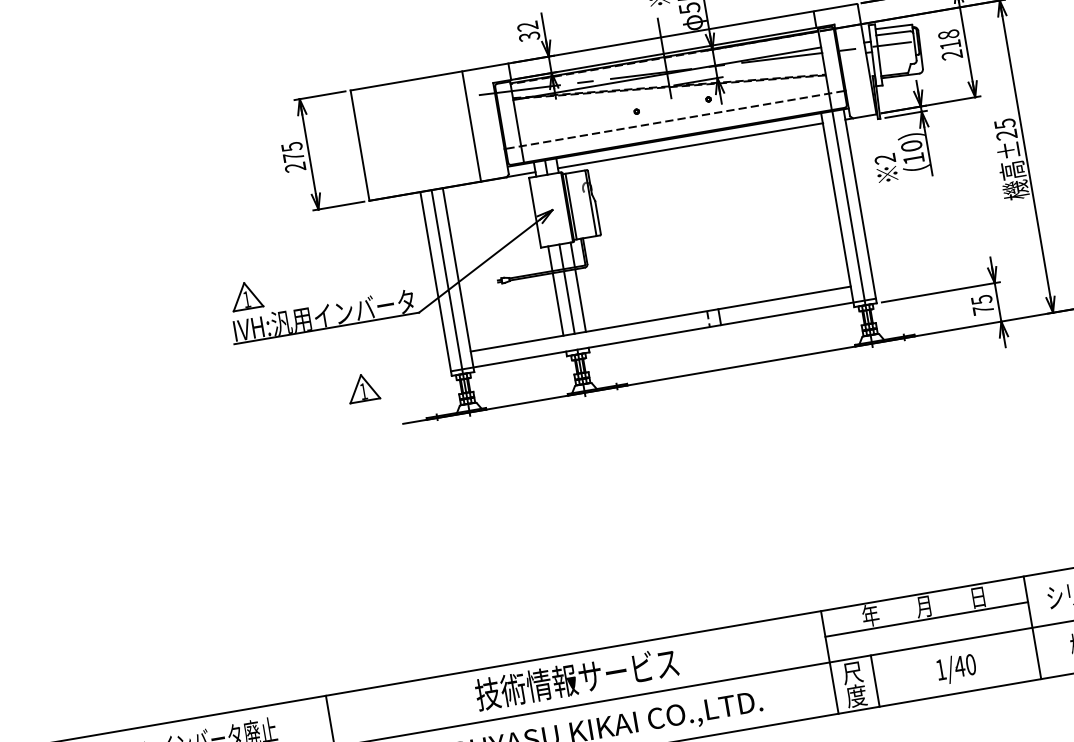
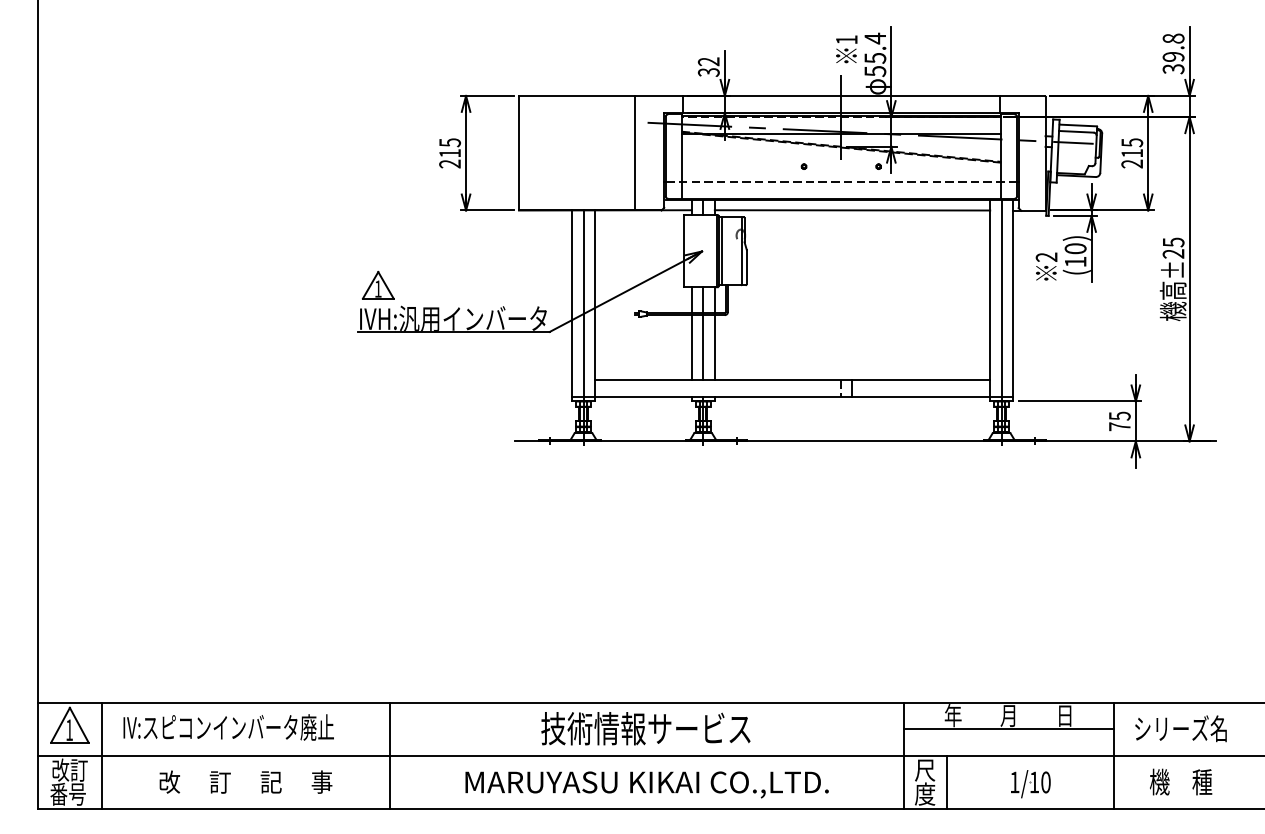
text: (948, 34) -> (1132, 142), 218 -> 215
text: (293, 157) -> (449, 153), 275 -> 215
part: (363, 387) -> (480, 397), removed
text: (959, 666) -> (1034, 782), 1/40 -> 1/10

